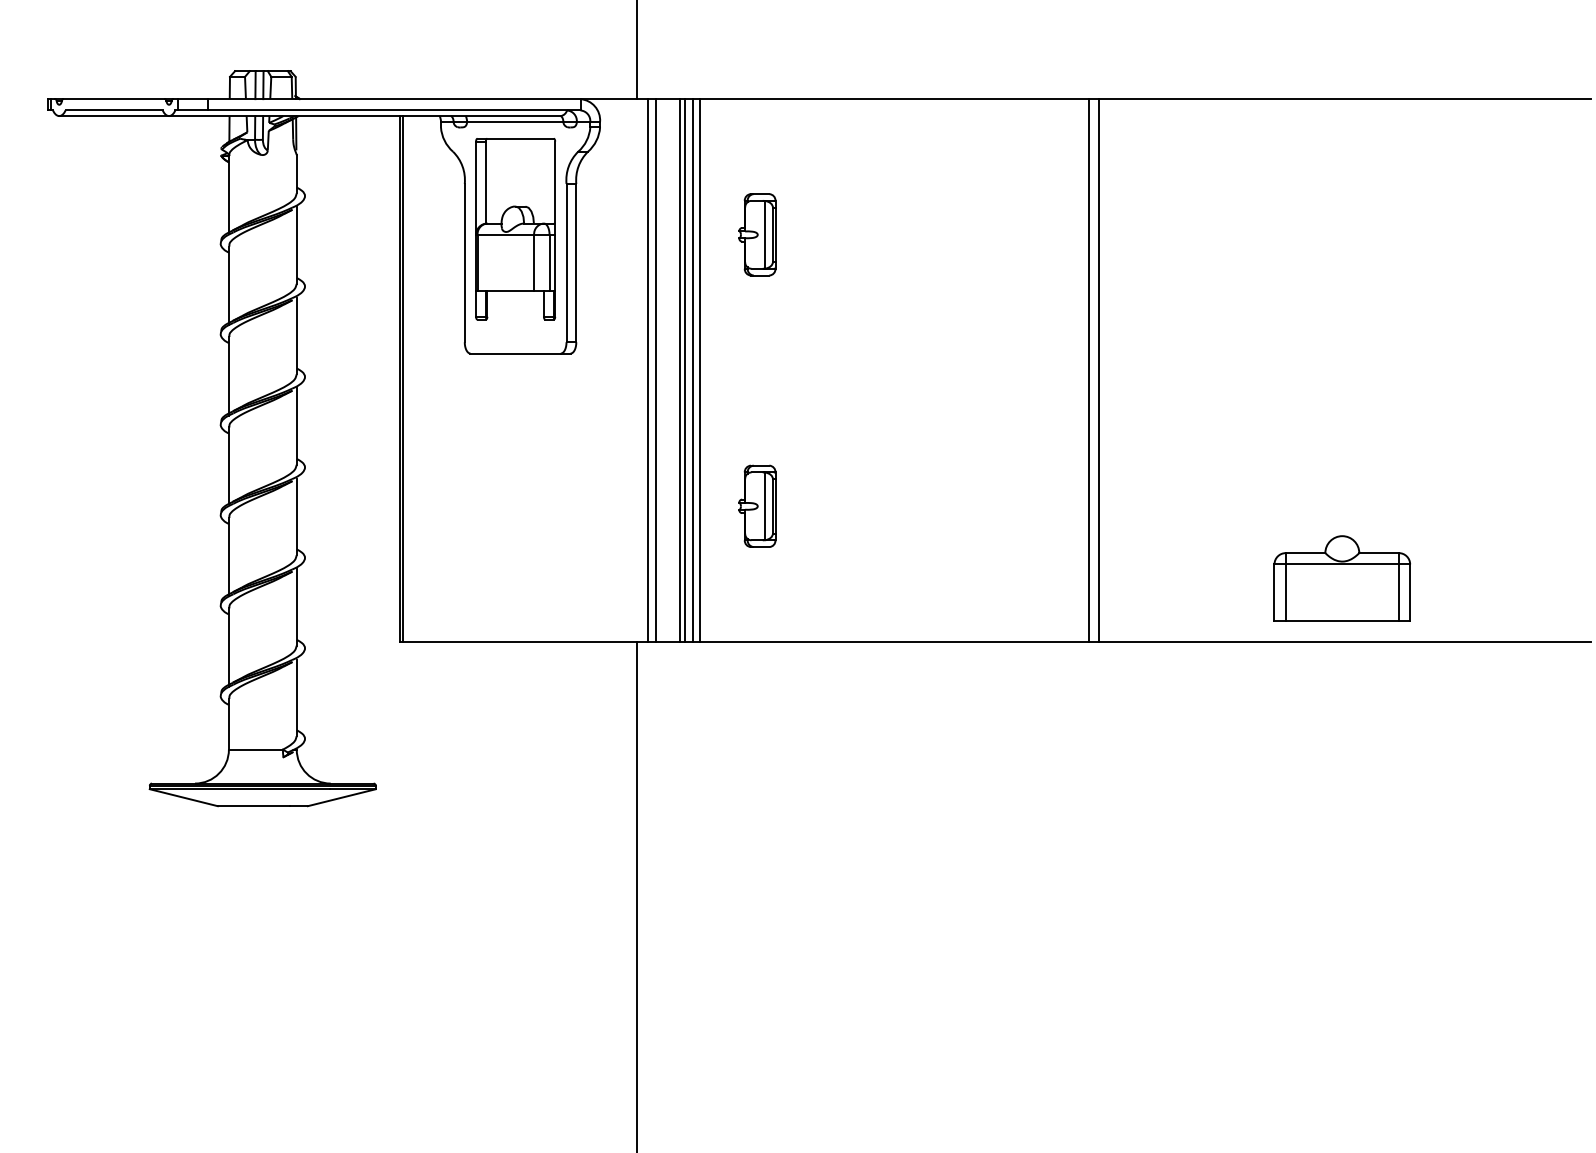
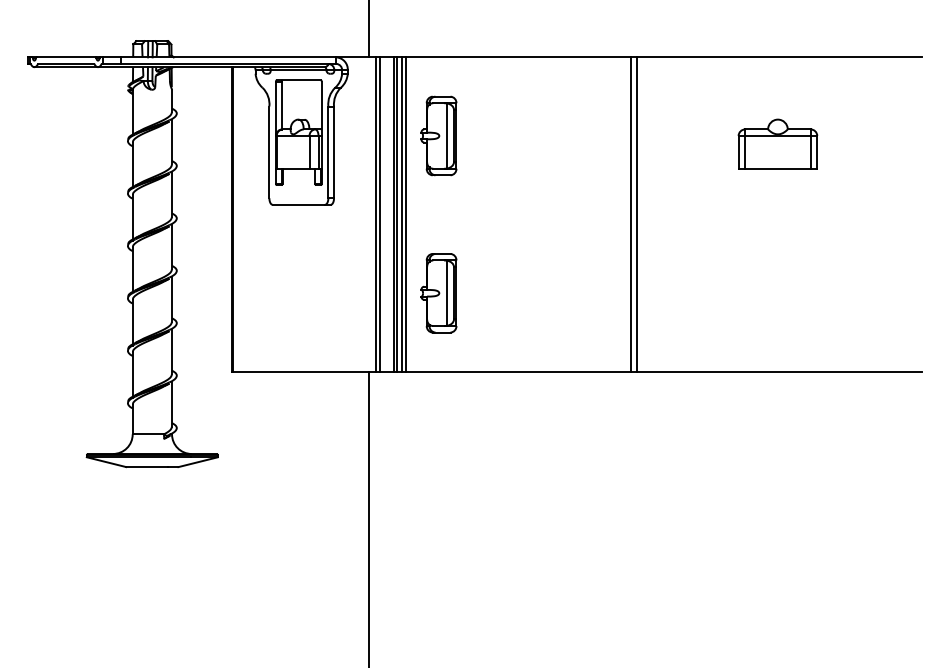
part: (756, 233) -> (438, 135), size x1.67
part: (756, 506) -> (438, 293), size x1.67
part: (1341, 577) -> (777, 143), moved

